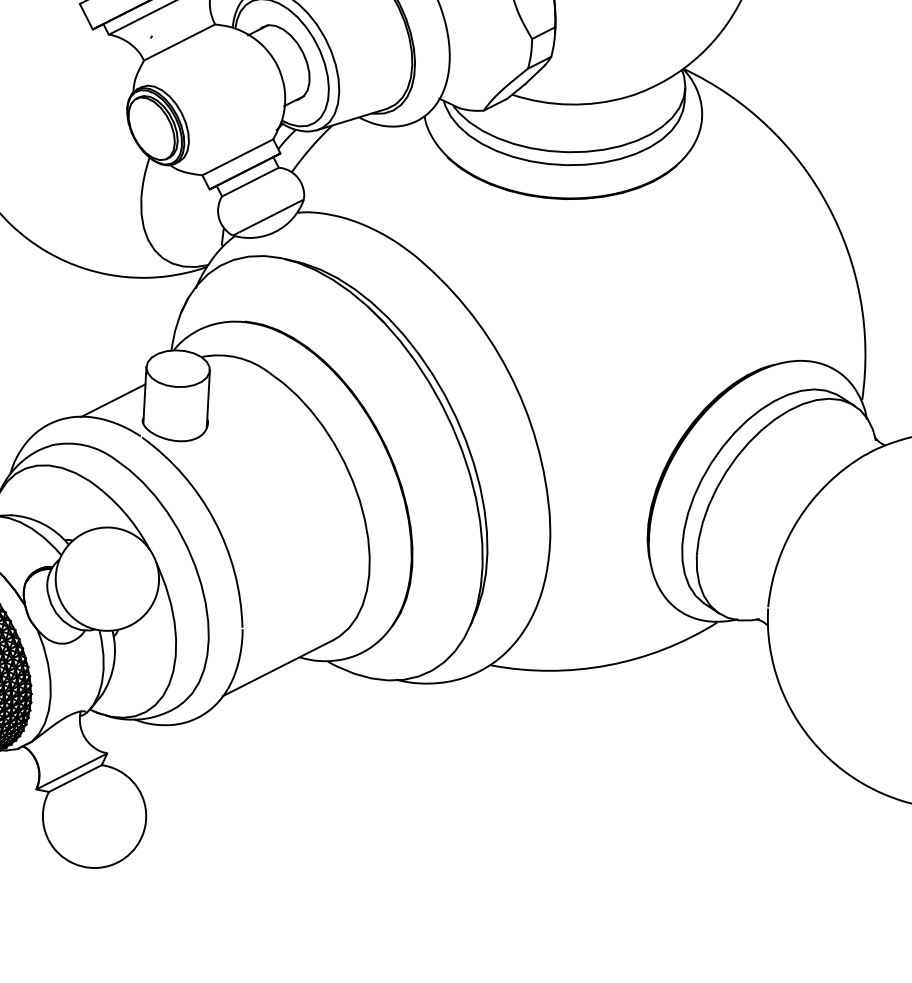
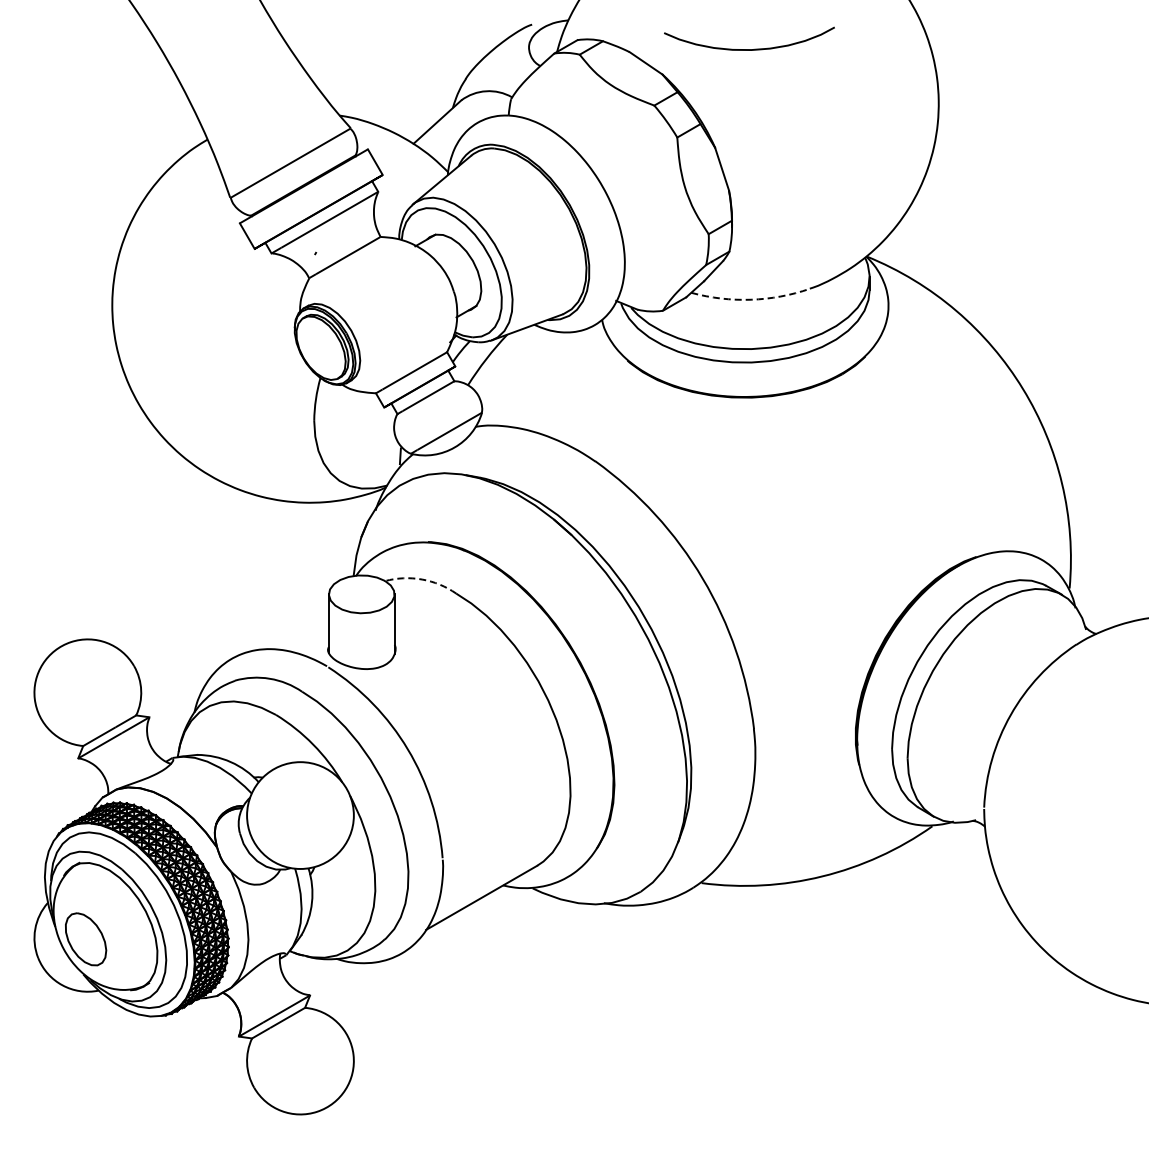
arc: (570, 104) -> (751, 299), solid -> dashed
arc: (237, 357) -> (422, 579), solid -> dashed
line: (113, 400) -> (296, 630), removed

